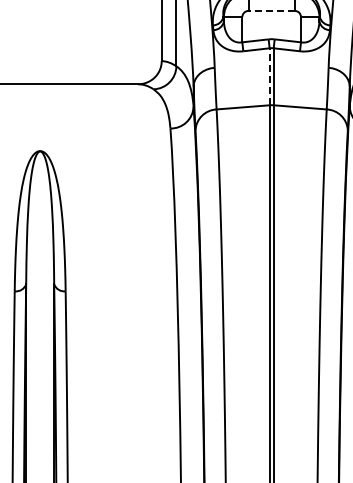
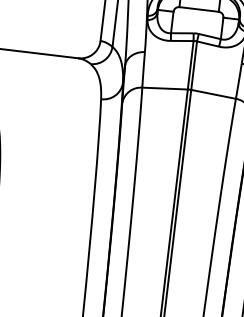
line: (271, 10) -> (199, 9), dashed -> solid
line: (269, 76) -> (190, 65), dashed -> solid

